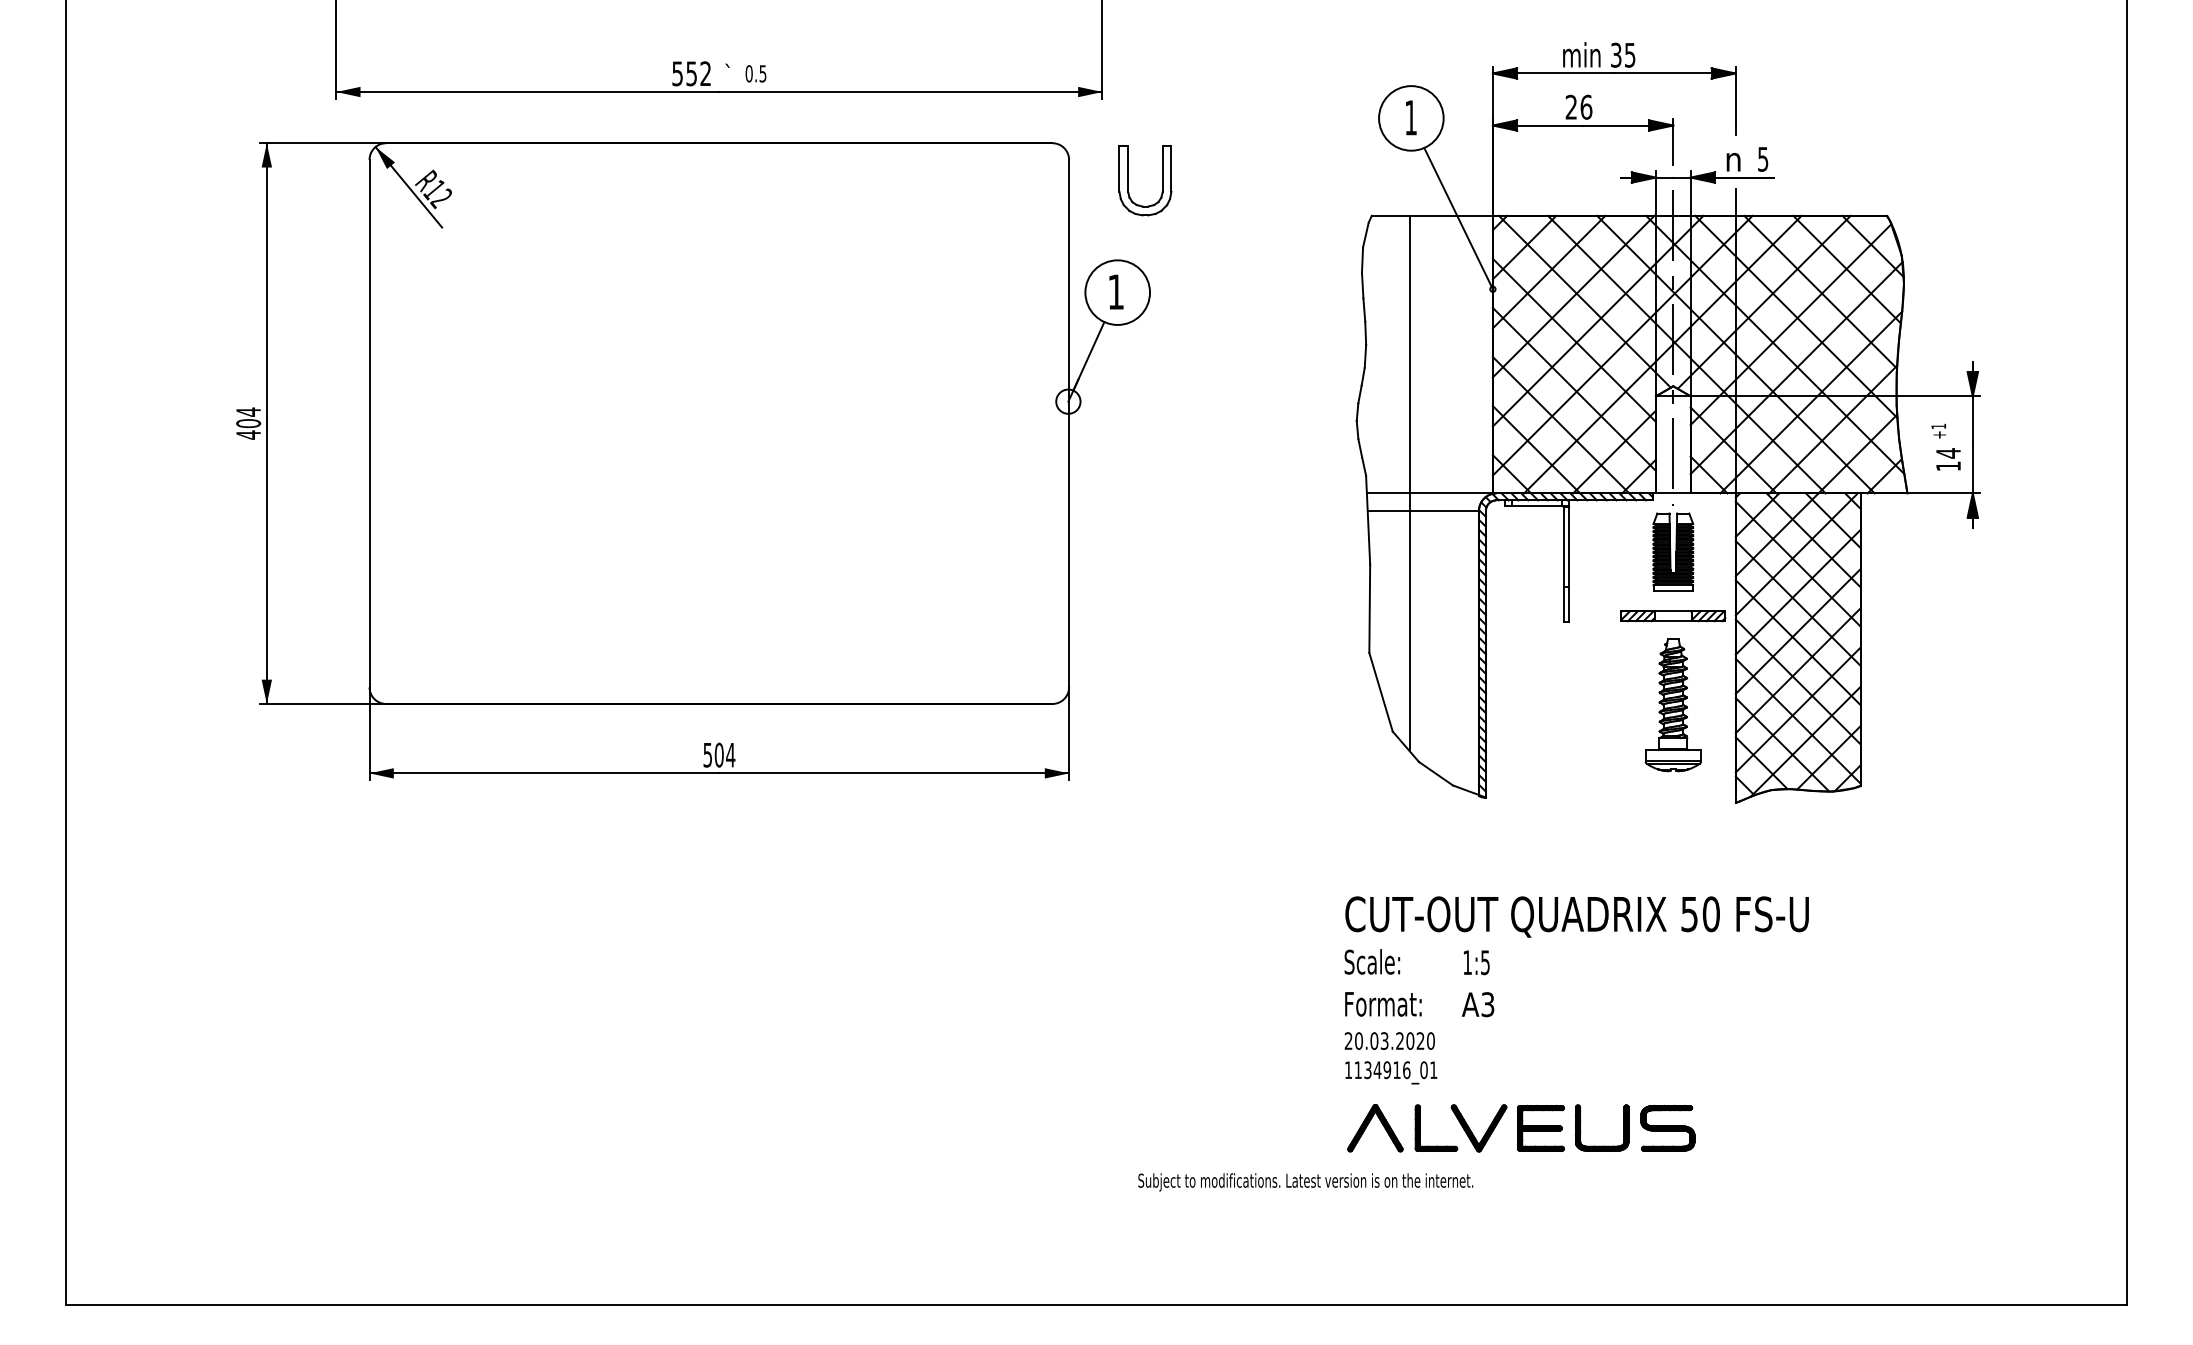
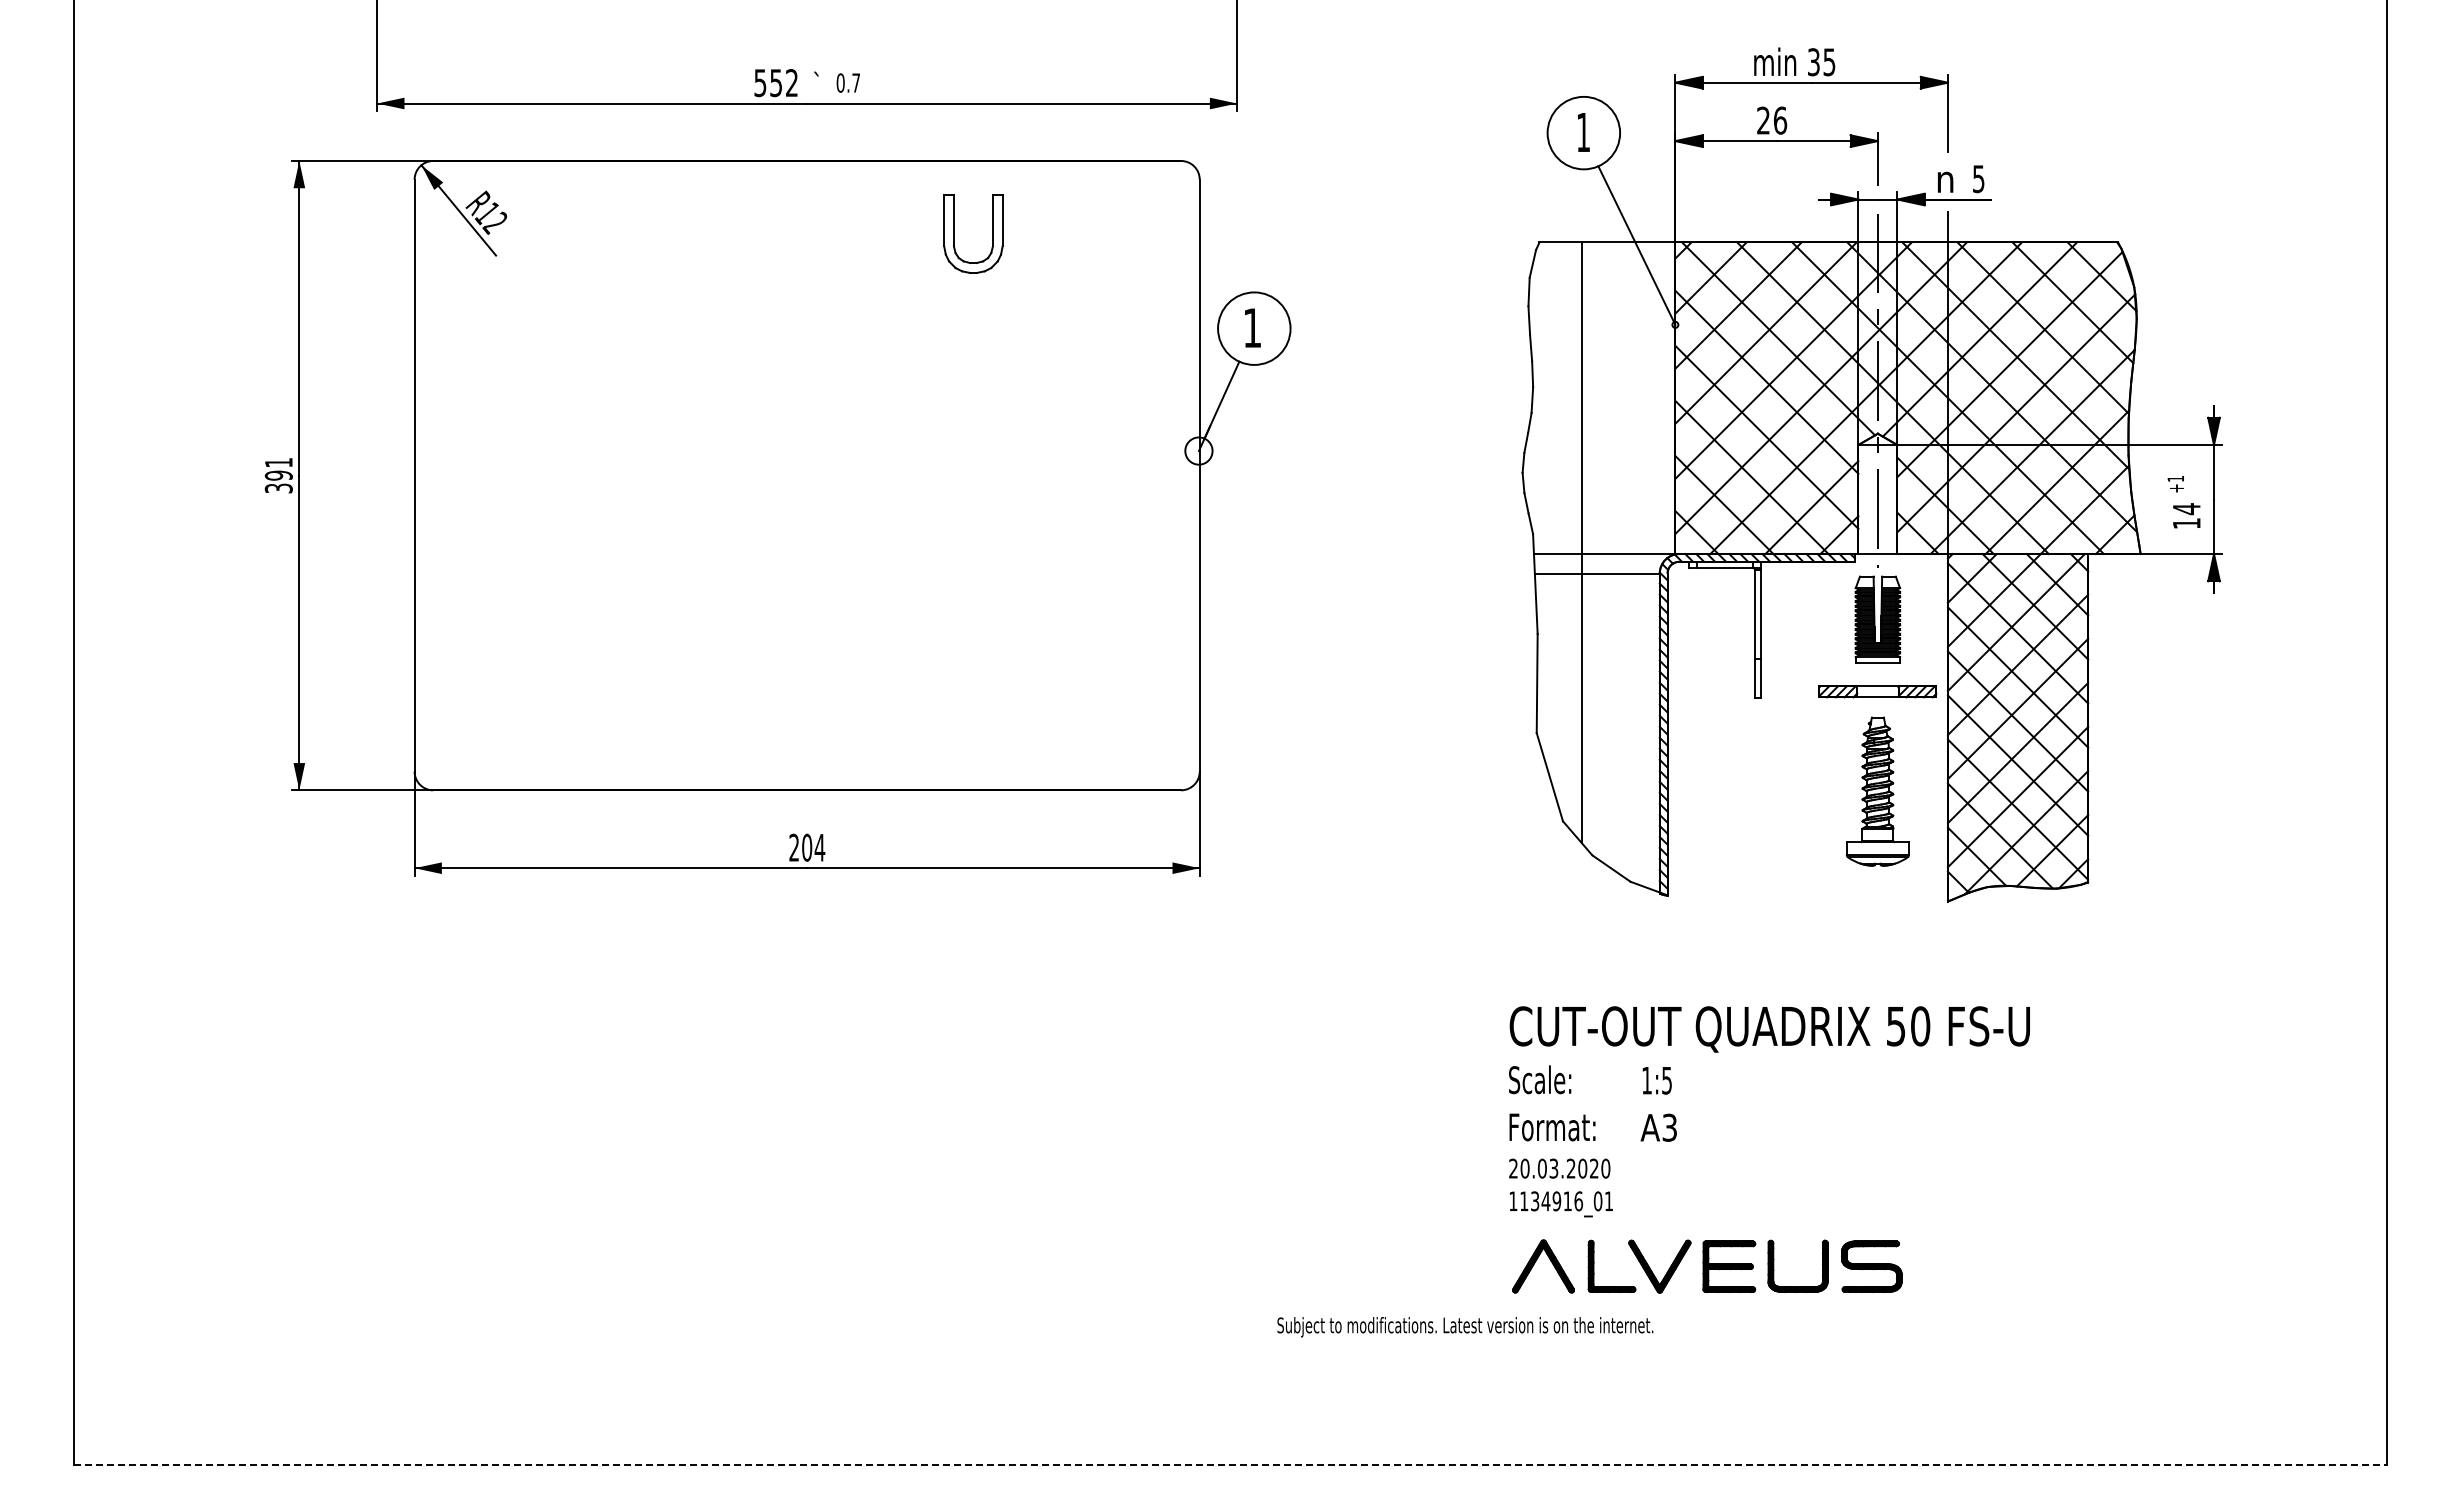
text: (762, 73) -> (855, 82), 0.5 -> 0.7
part: (1128, 180) -> (954, 233), moved
text: (248, 423) -> (278, 475), 404 -> 391
text: (707, 754) -> (793, 847), 504 -> 204
line: (1096, 1304) -> (1230, 1464), solid -> dashed

